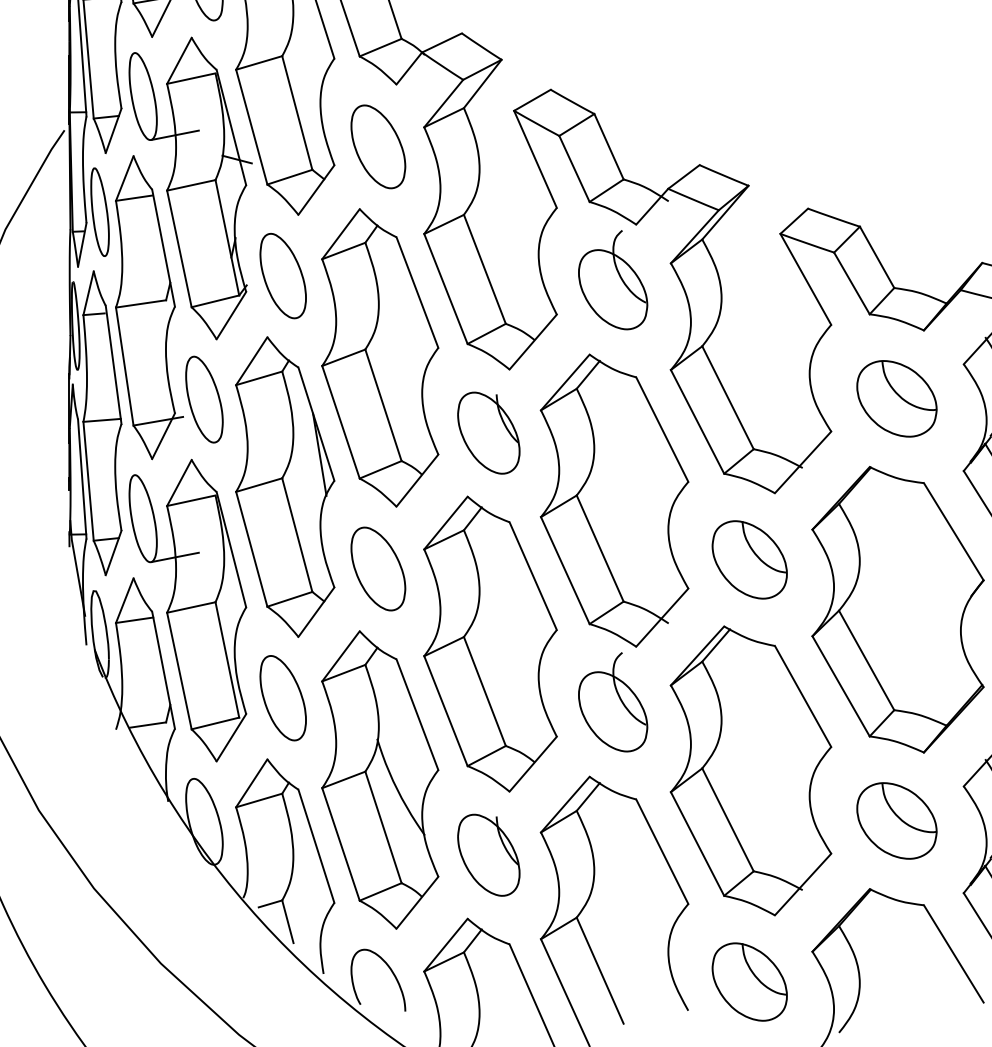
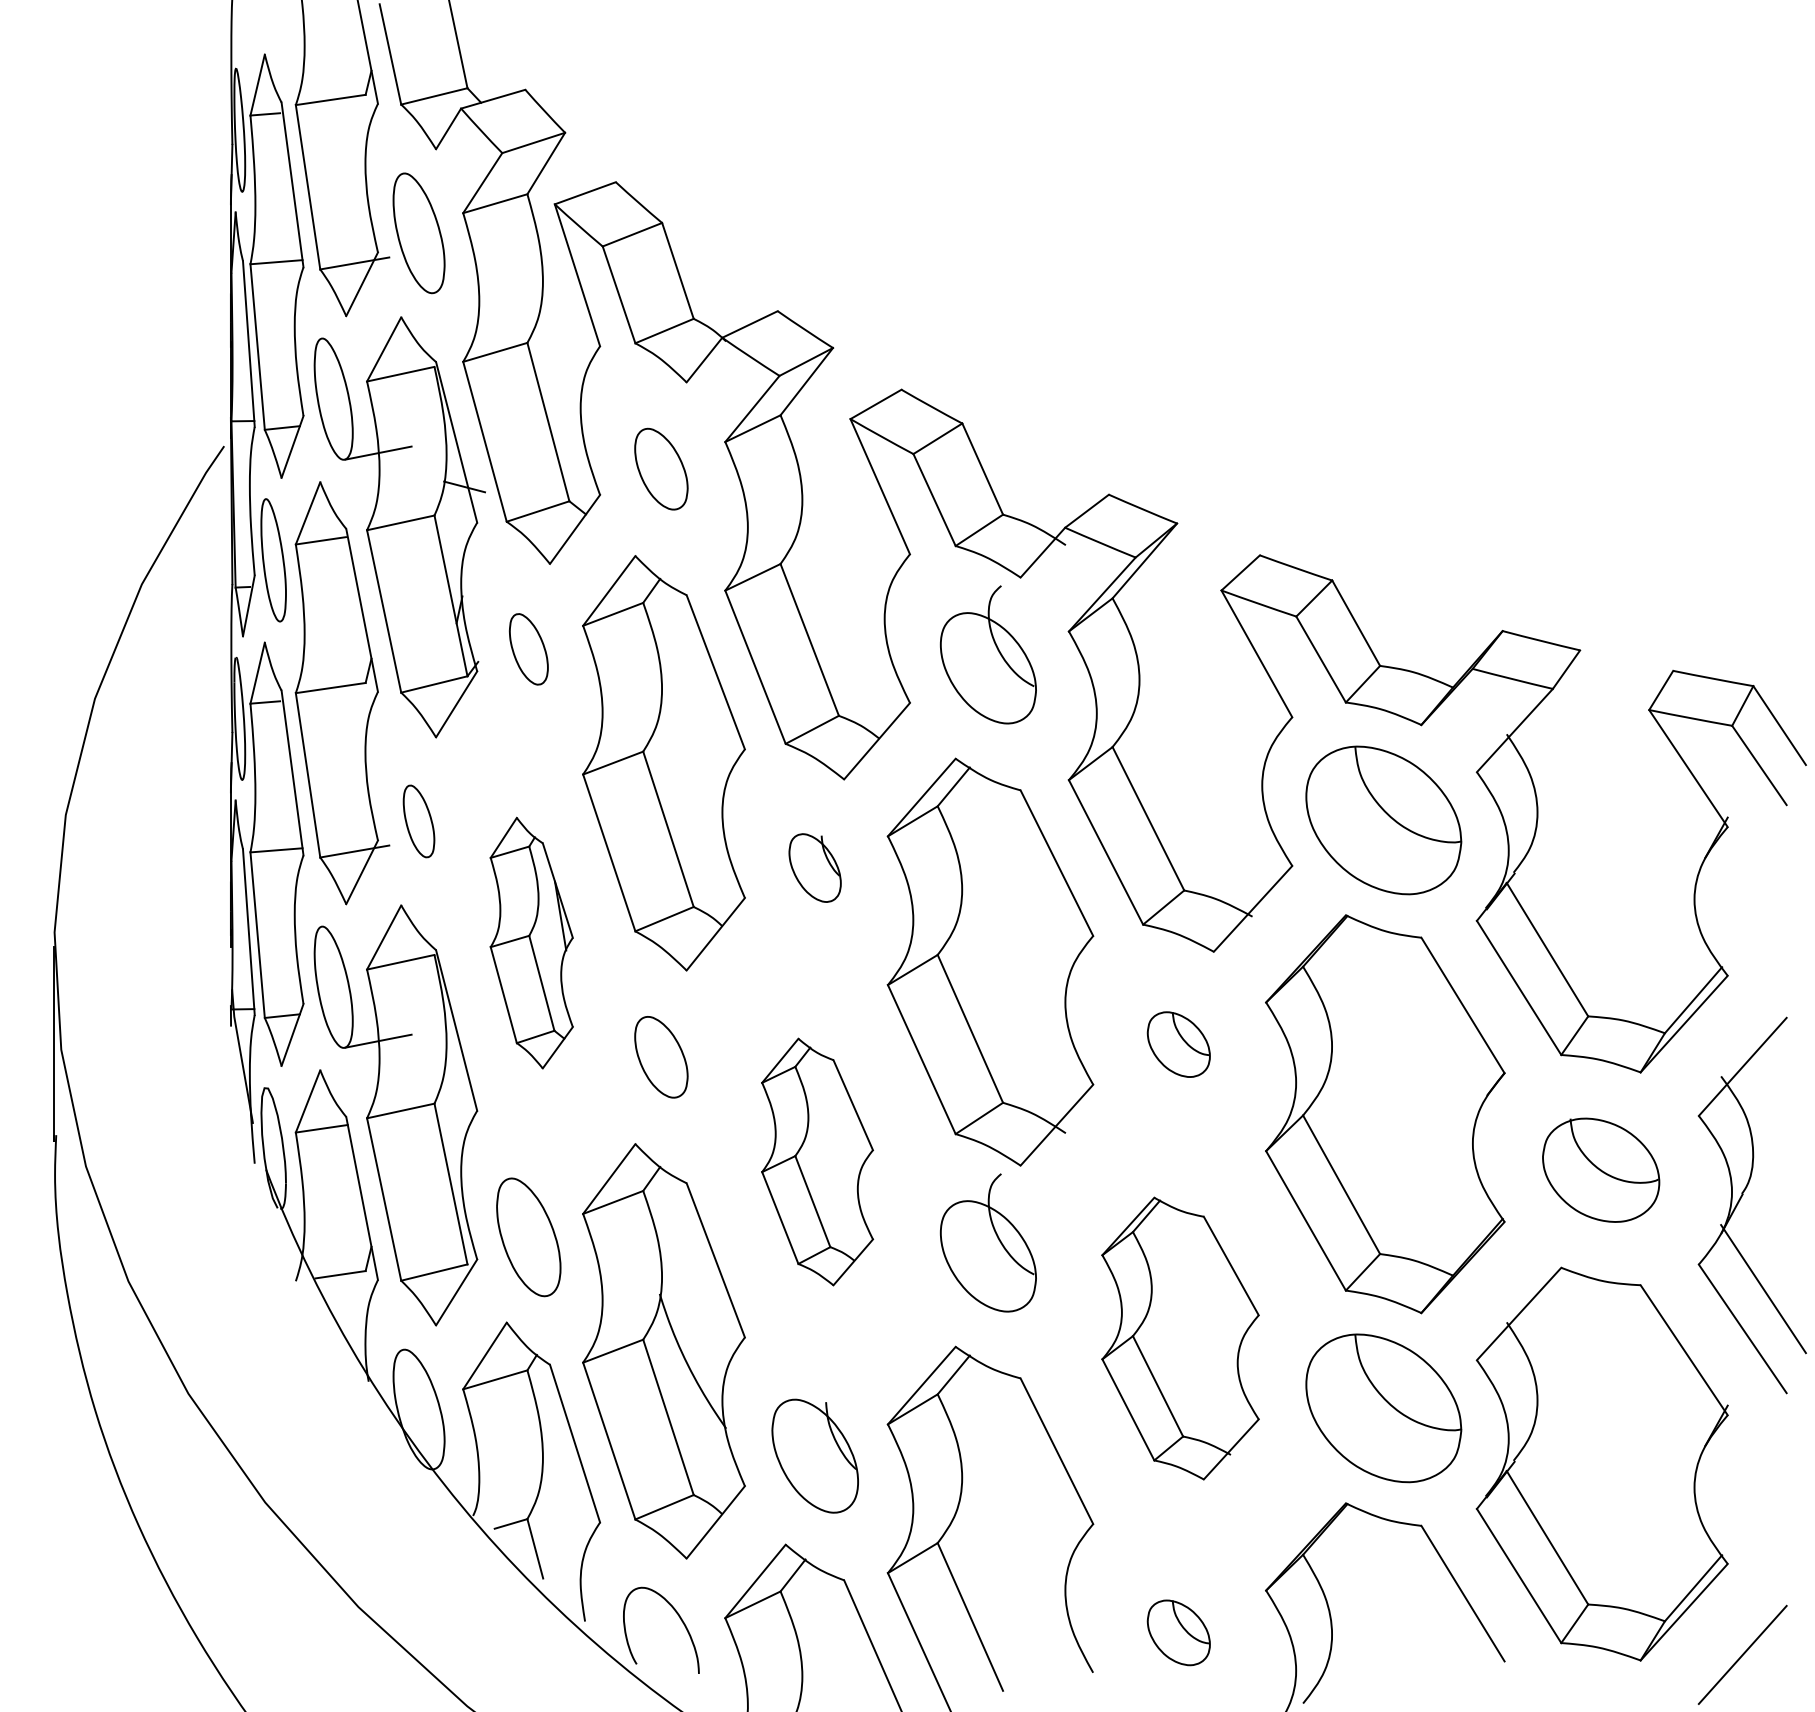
part: (378, 146) -> (661, 468), size x0.7
part: (283, 276) -> (528, 649), size x0.6
part: (896, 398) -> (1383, 819), size x1.4
part: (204, 399) -> (418, 821), size x0.6
part: (488, 432) -> (814, 867), size x0.6
part: (285, 486) -> (531, 942), size x0.6
part: (749, 559) -> (1178, 1044), size x0.6
part: (378, 568) -> (661, 1056), size x0.7
part: (490, 643) -> (817, 1161), size x0.6
part: (751, 770) -> (1180, 1338), size x0.7
part: (896, 821) -> (1383, 1408), size x1.4
part: (749, 981) -> (1178, 1632), size x0.6

